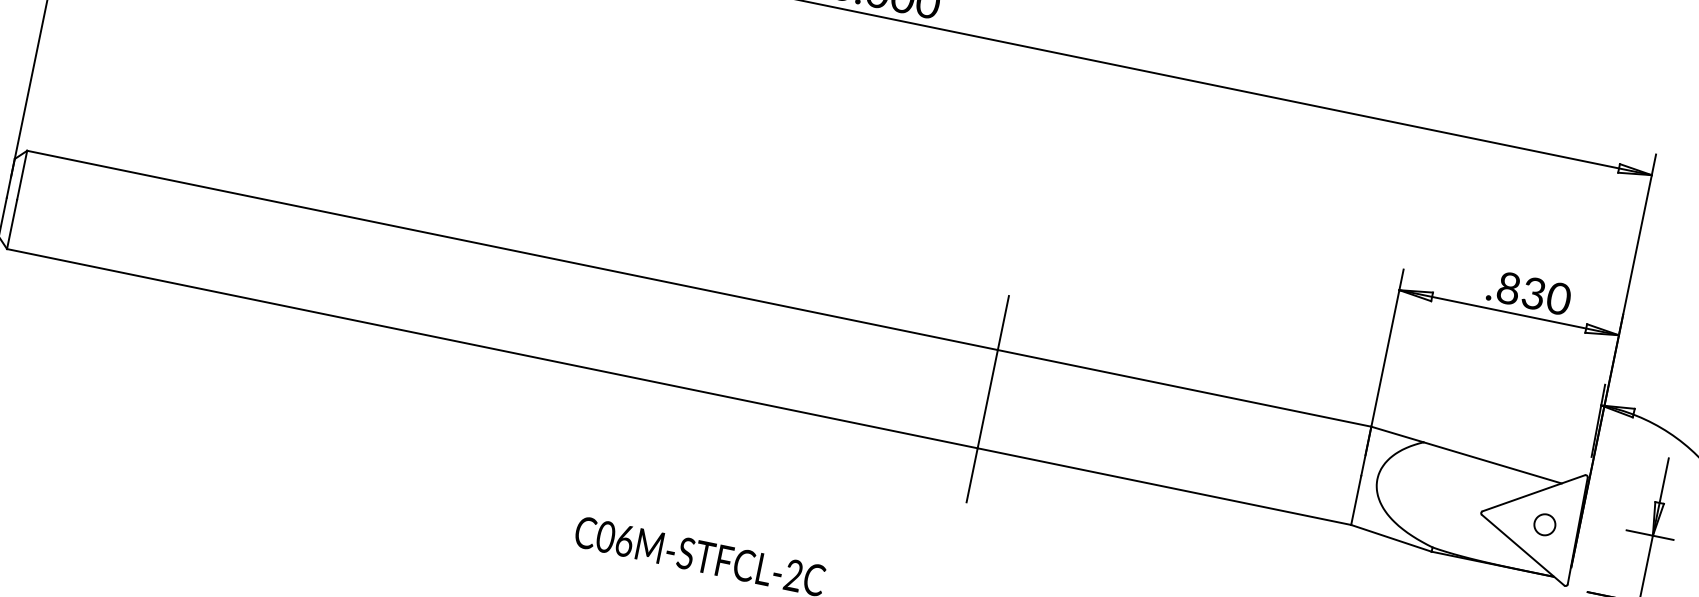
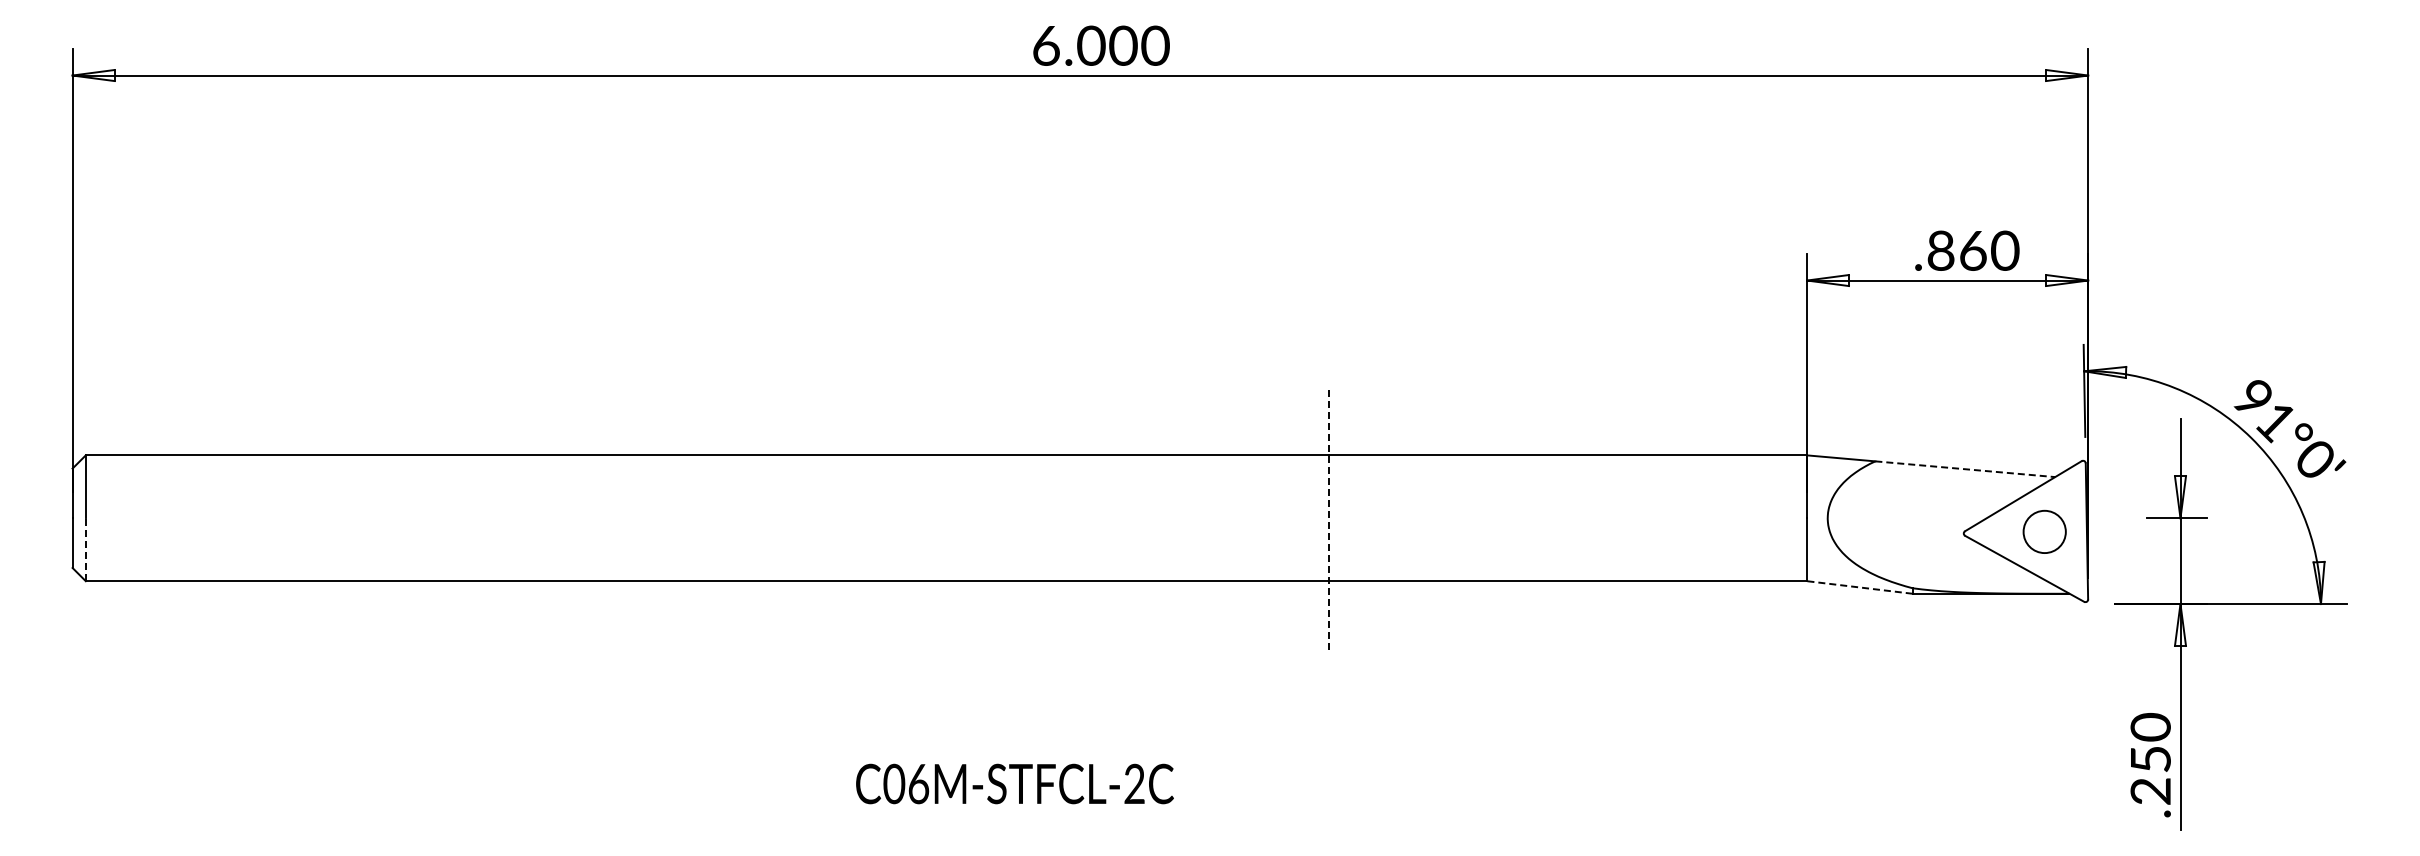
line: (11, 224) -> (85, 549), solid -> dashed
text: (1533, 293) -> (1972, 250), .830 -> .860
line: (987, 398) -> (1328, 517), solid -> dashed
line: (1492, 463) -> (1965, 469), solid -> dashed
circle: (1545, 525) -> (2045, 532), size x1.6
line: (1391, 538) -> (1859, 587), solid -> dashed

